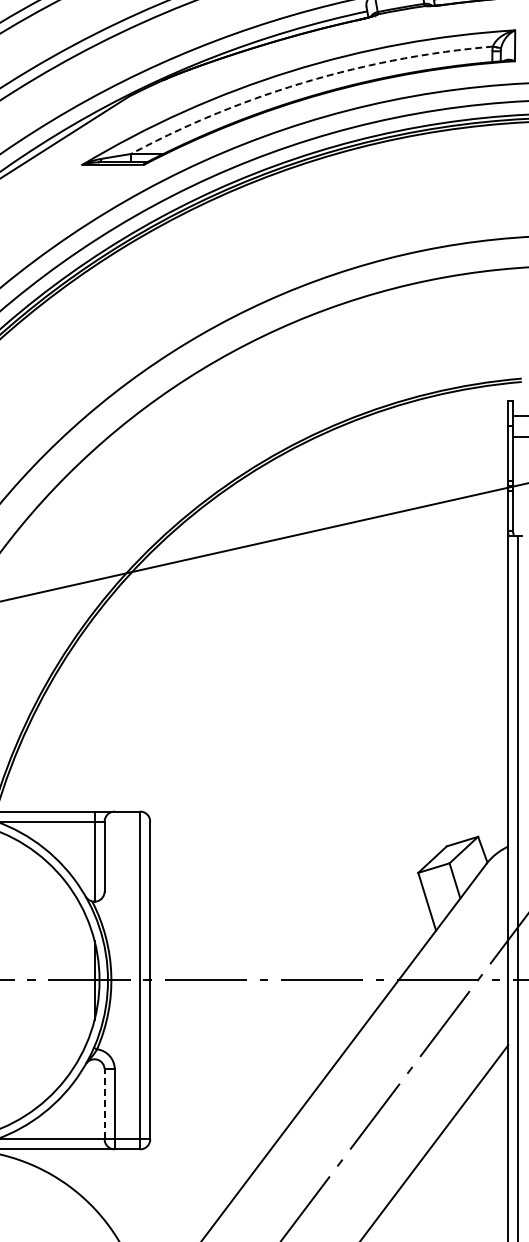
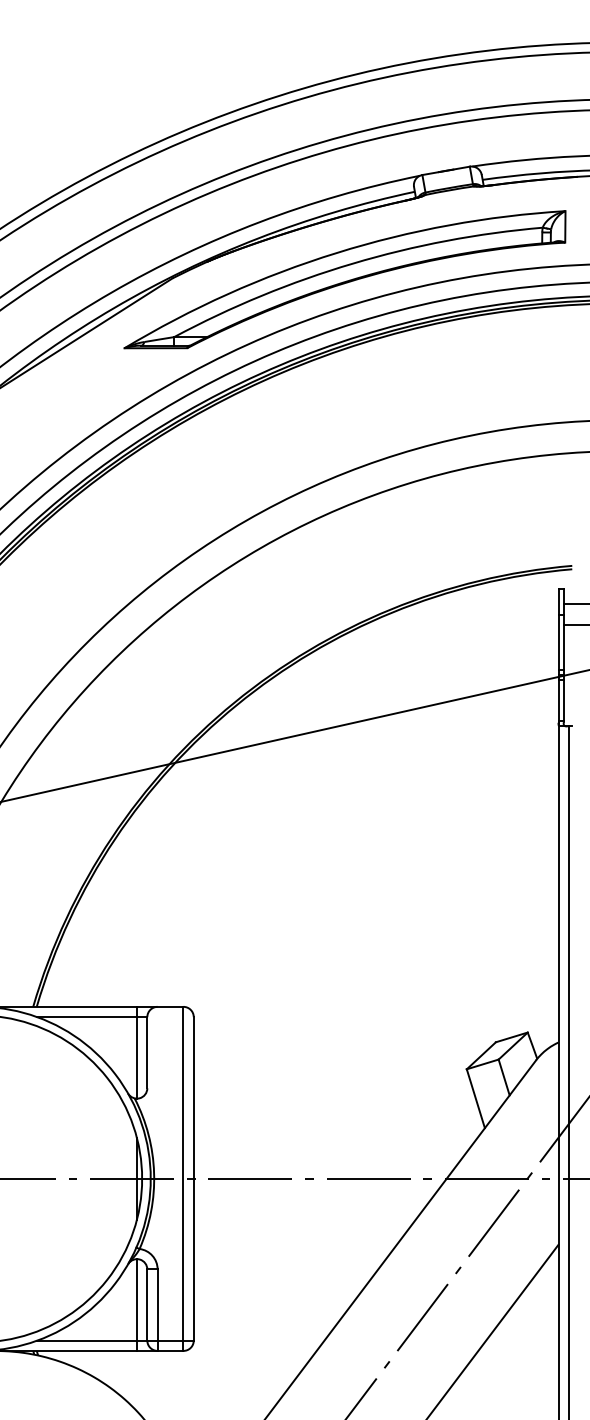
arc: (306, 81) -> (352, 263), dashed -> solid
line: (94, 1103) -> (137, 1304), added
line: (104, 1104) -> (147, 1305), dashed -> solid

